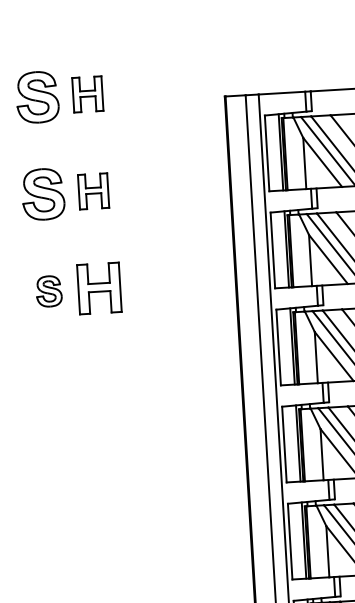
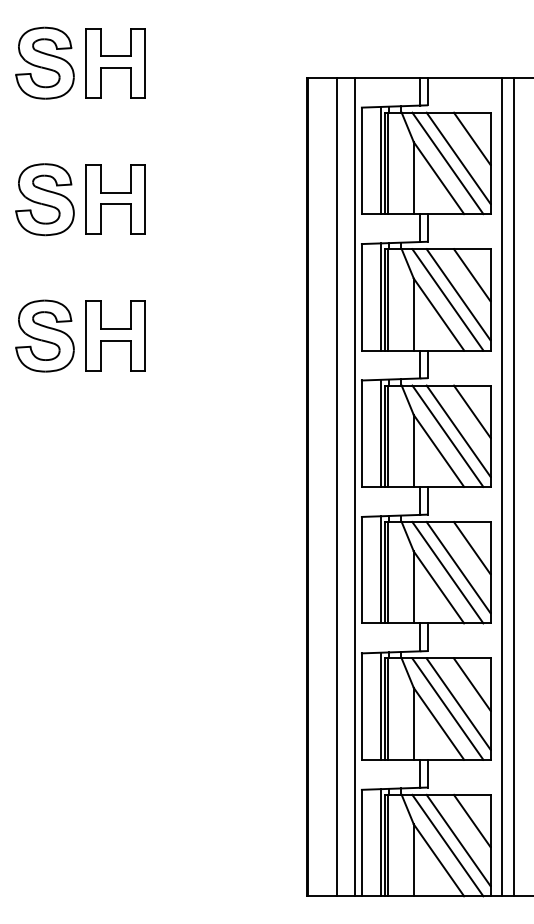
part: (87, 94) -> (115, 63), size x1.43
part: (93, 191) -> (115, 199), size x1.43
part: (48, 291) -> (44, 335), size x1.67

